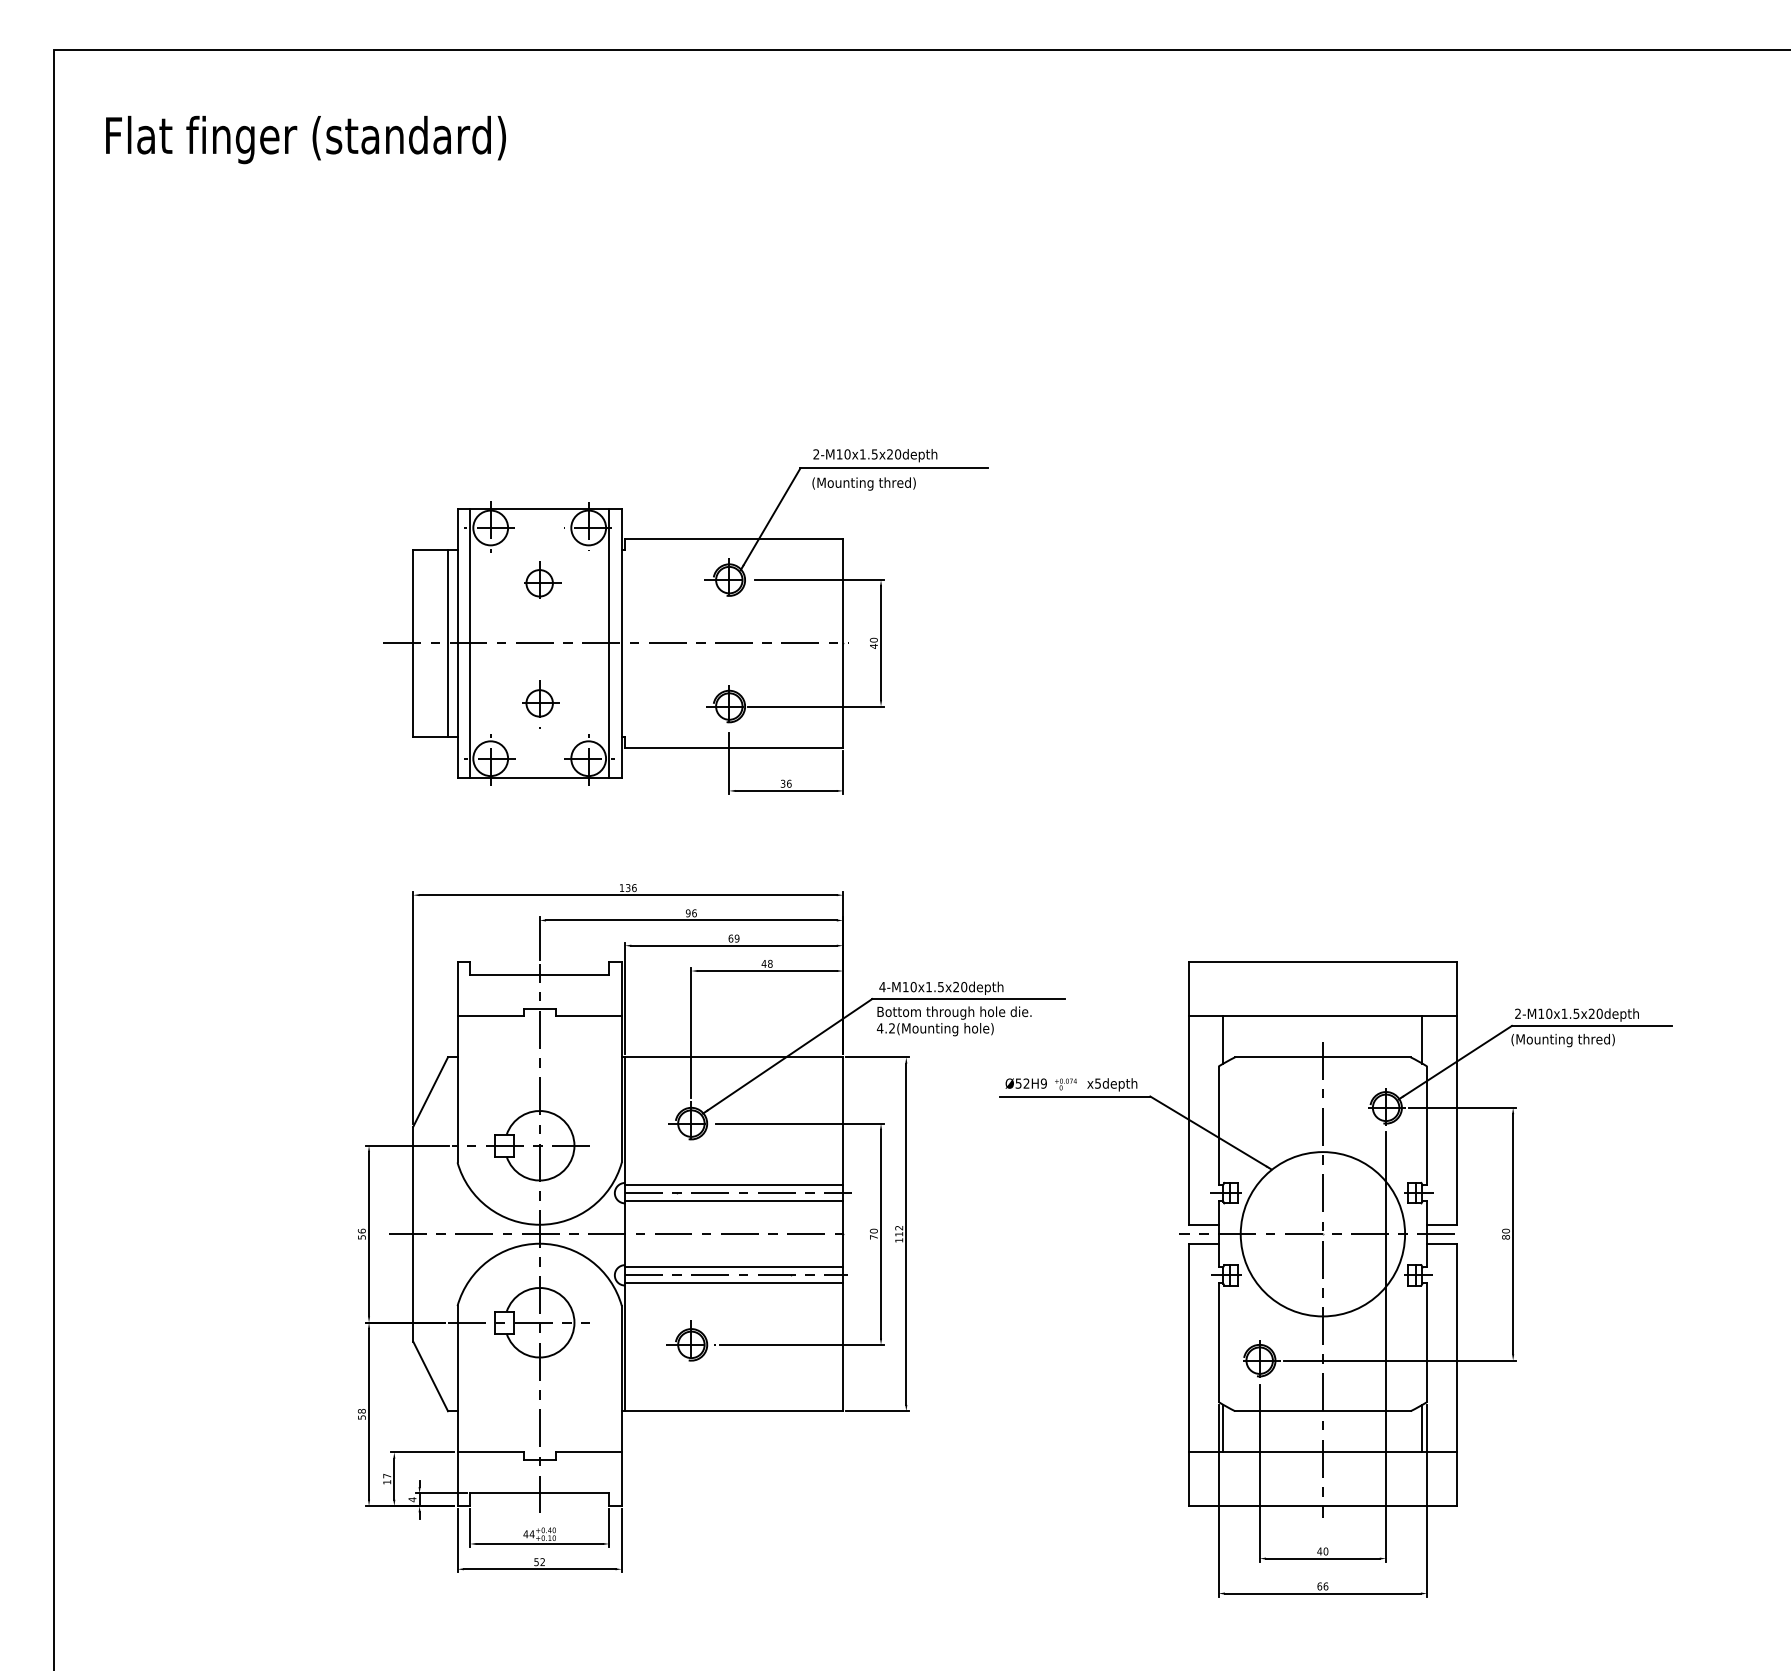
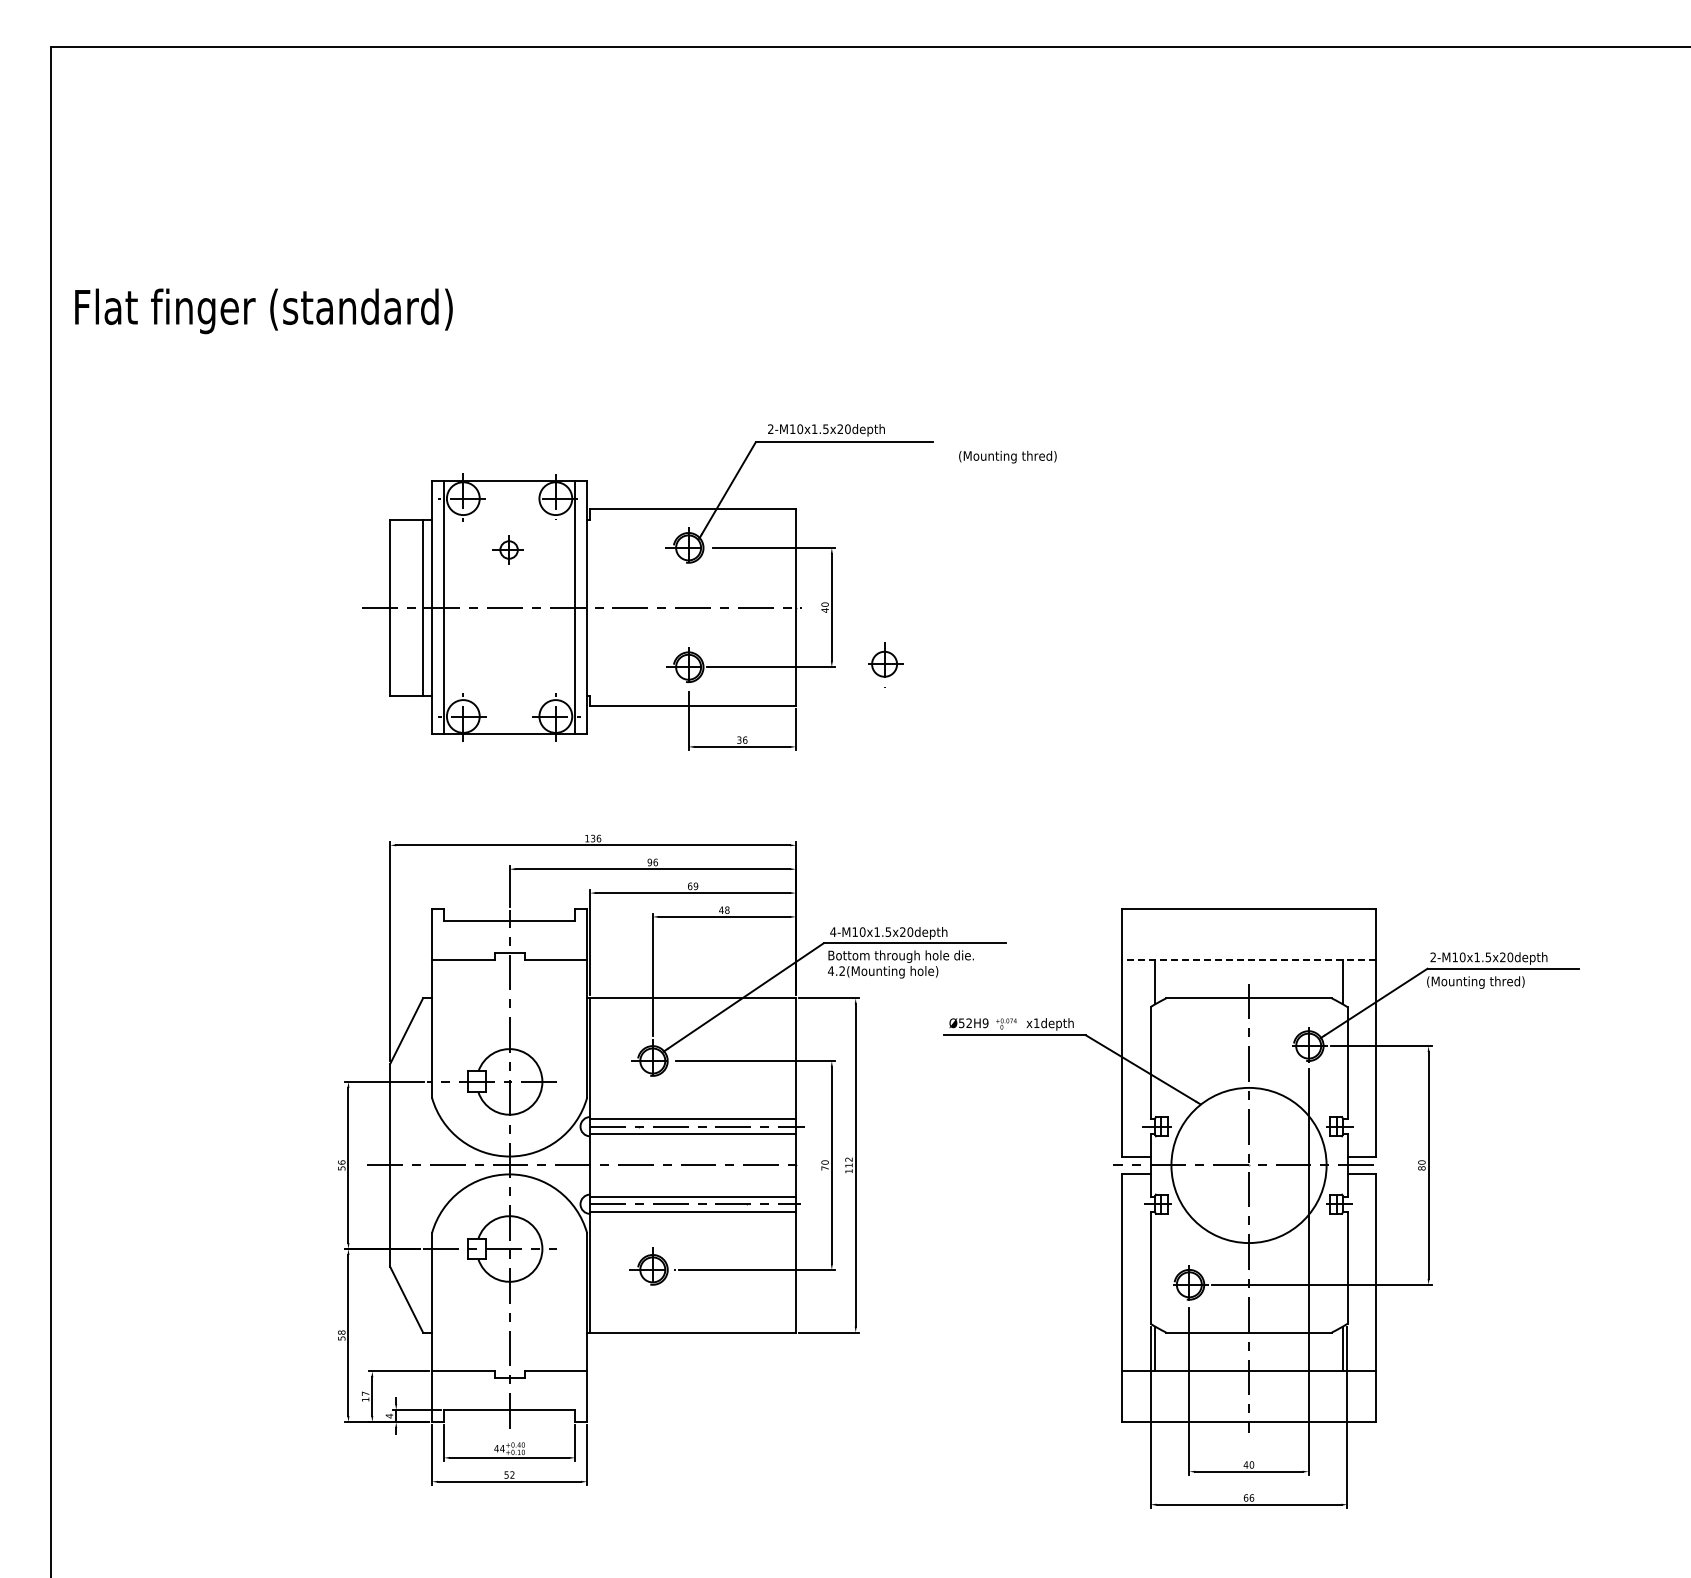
text: (305, 140) -> (263, 311), moved
text: (863, 483) -> (1007, 456), moved
part: (537, 579) -> (507, 547), size x0.7
part: (540, 703) -> (885, 664), moved
line: (1323, 1016) -> (1249, 959), solid -> dashed
text: (1097, 1083) -> (1036, 1023), x5depth -> x1depth

